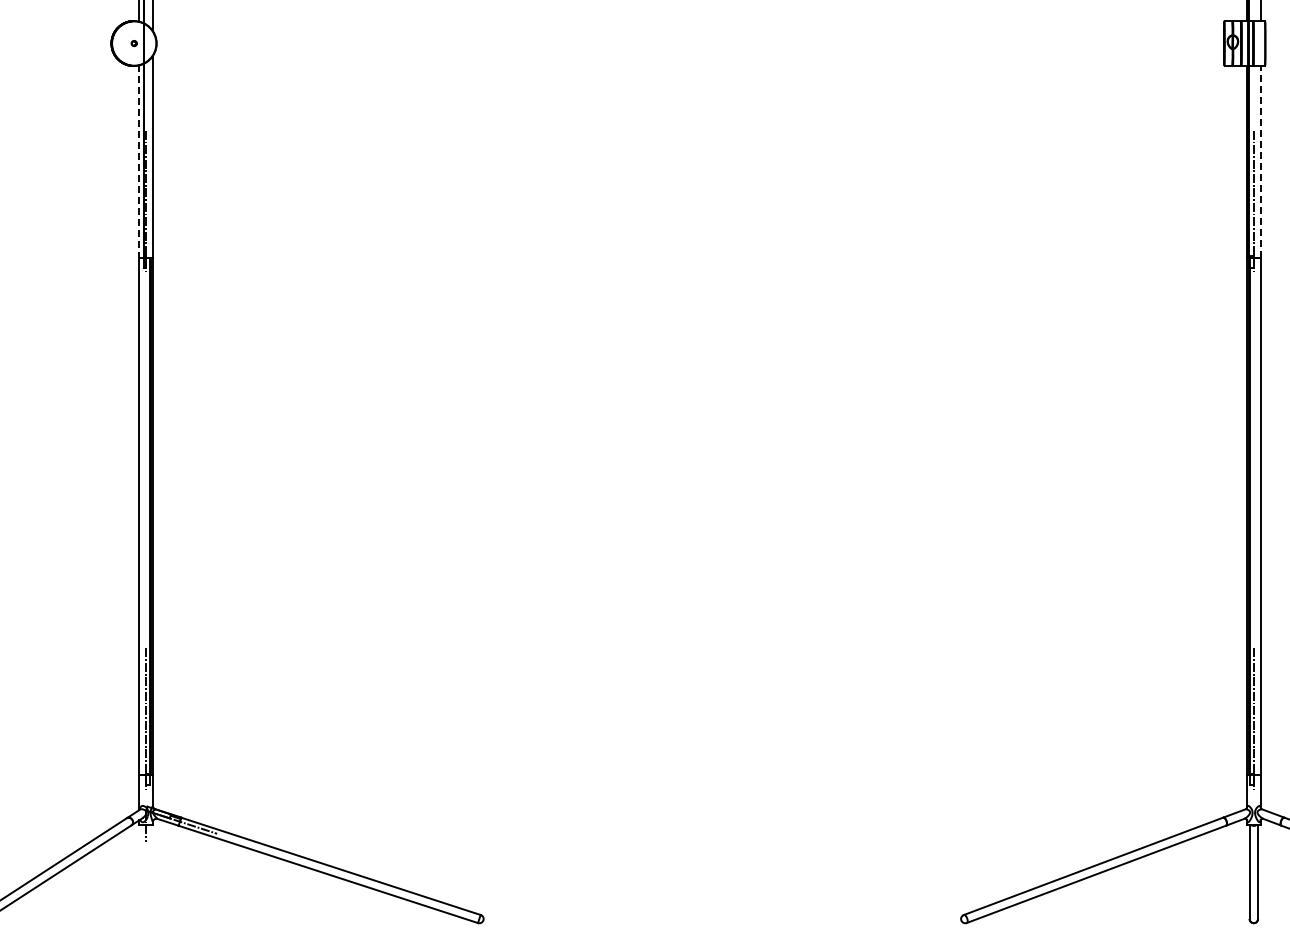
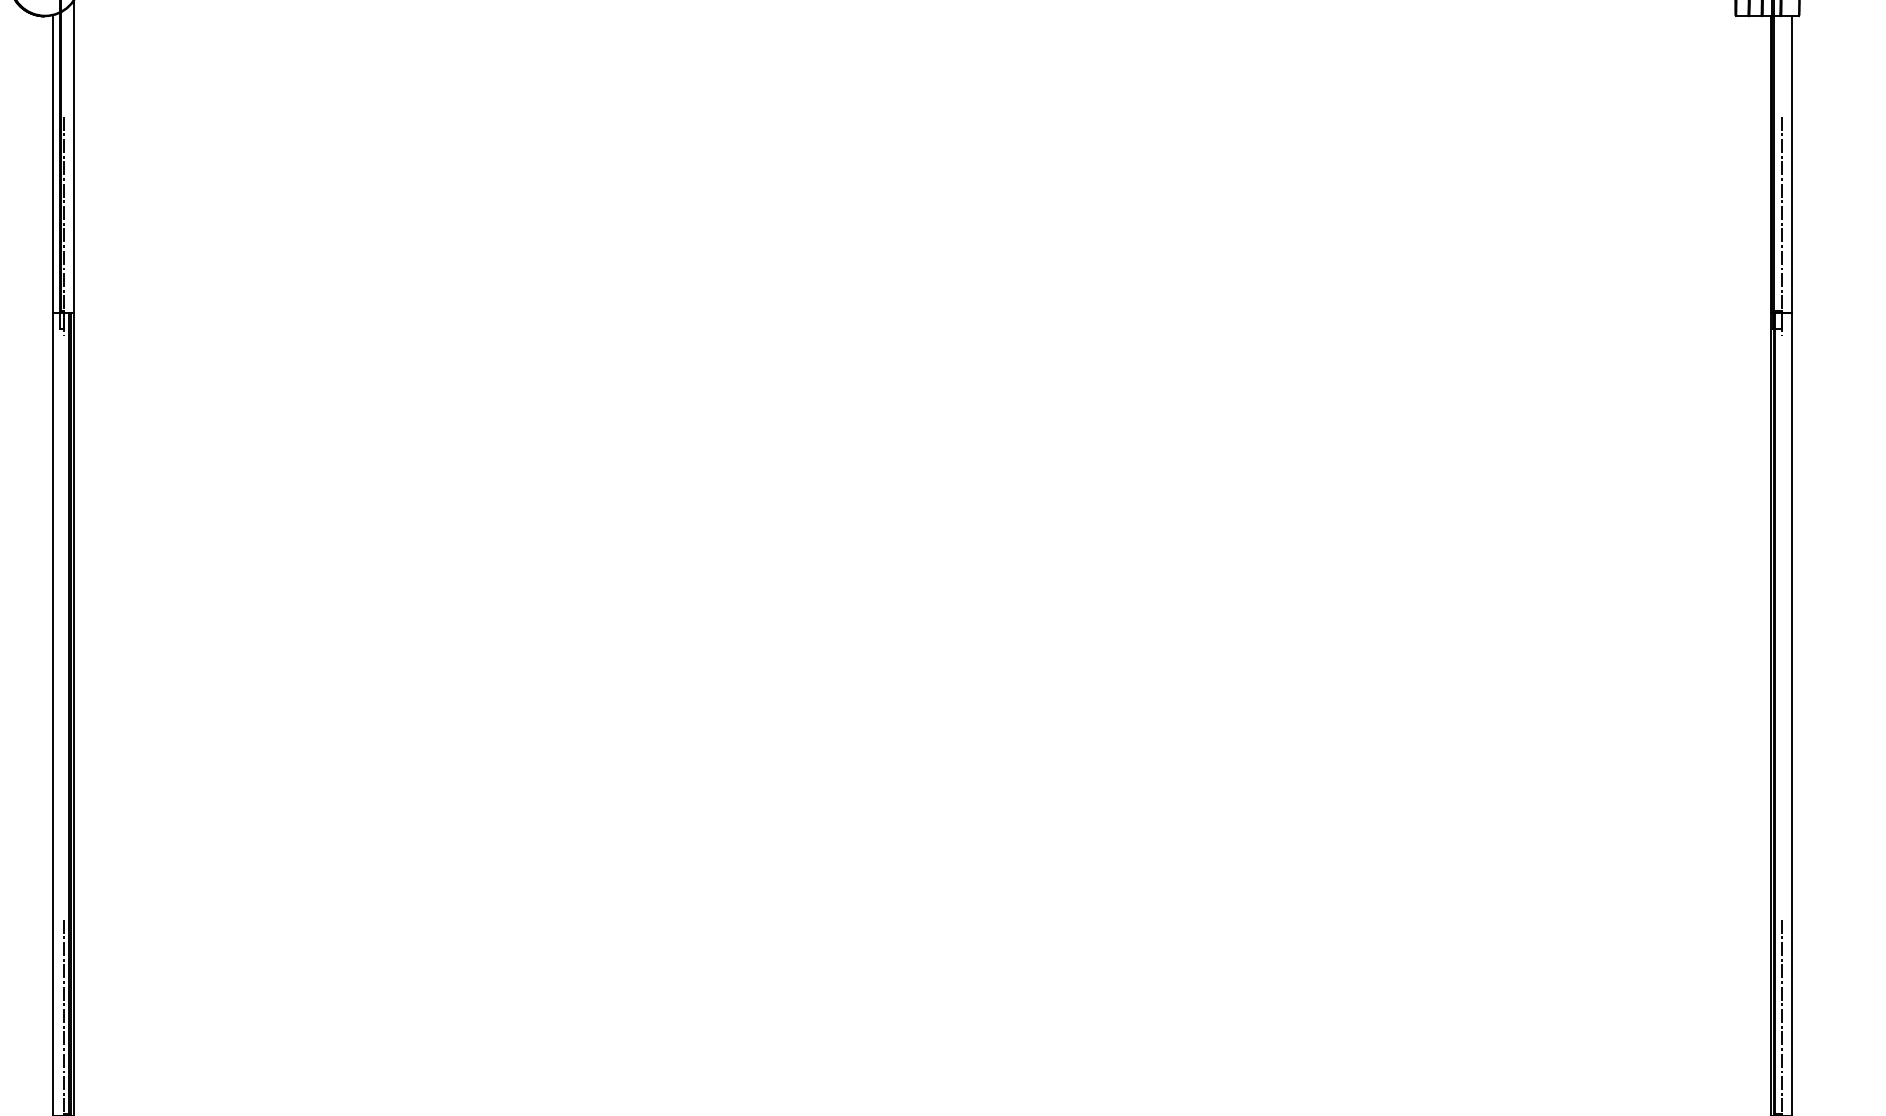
line: (1260, 161) -> (1791, 164), dashed -> solid
line: (139, 162) -> (53, 165), dashed -> solid

